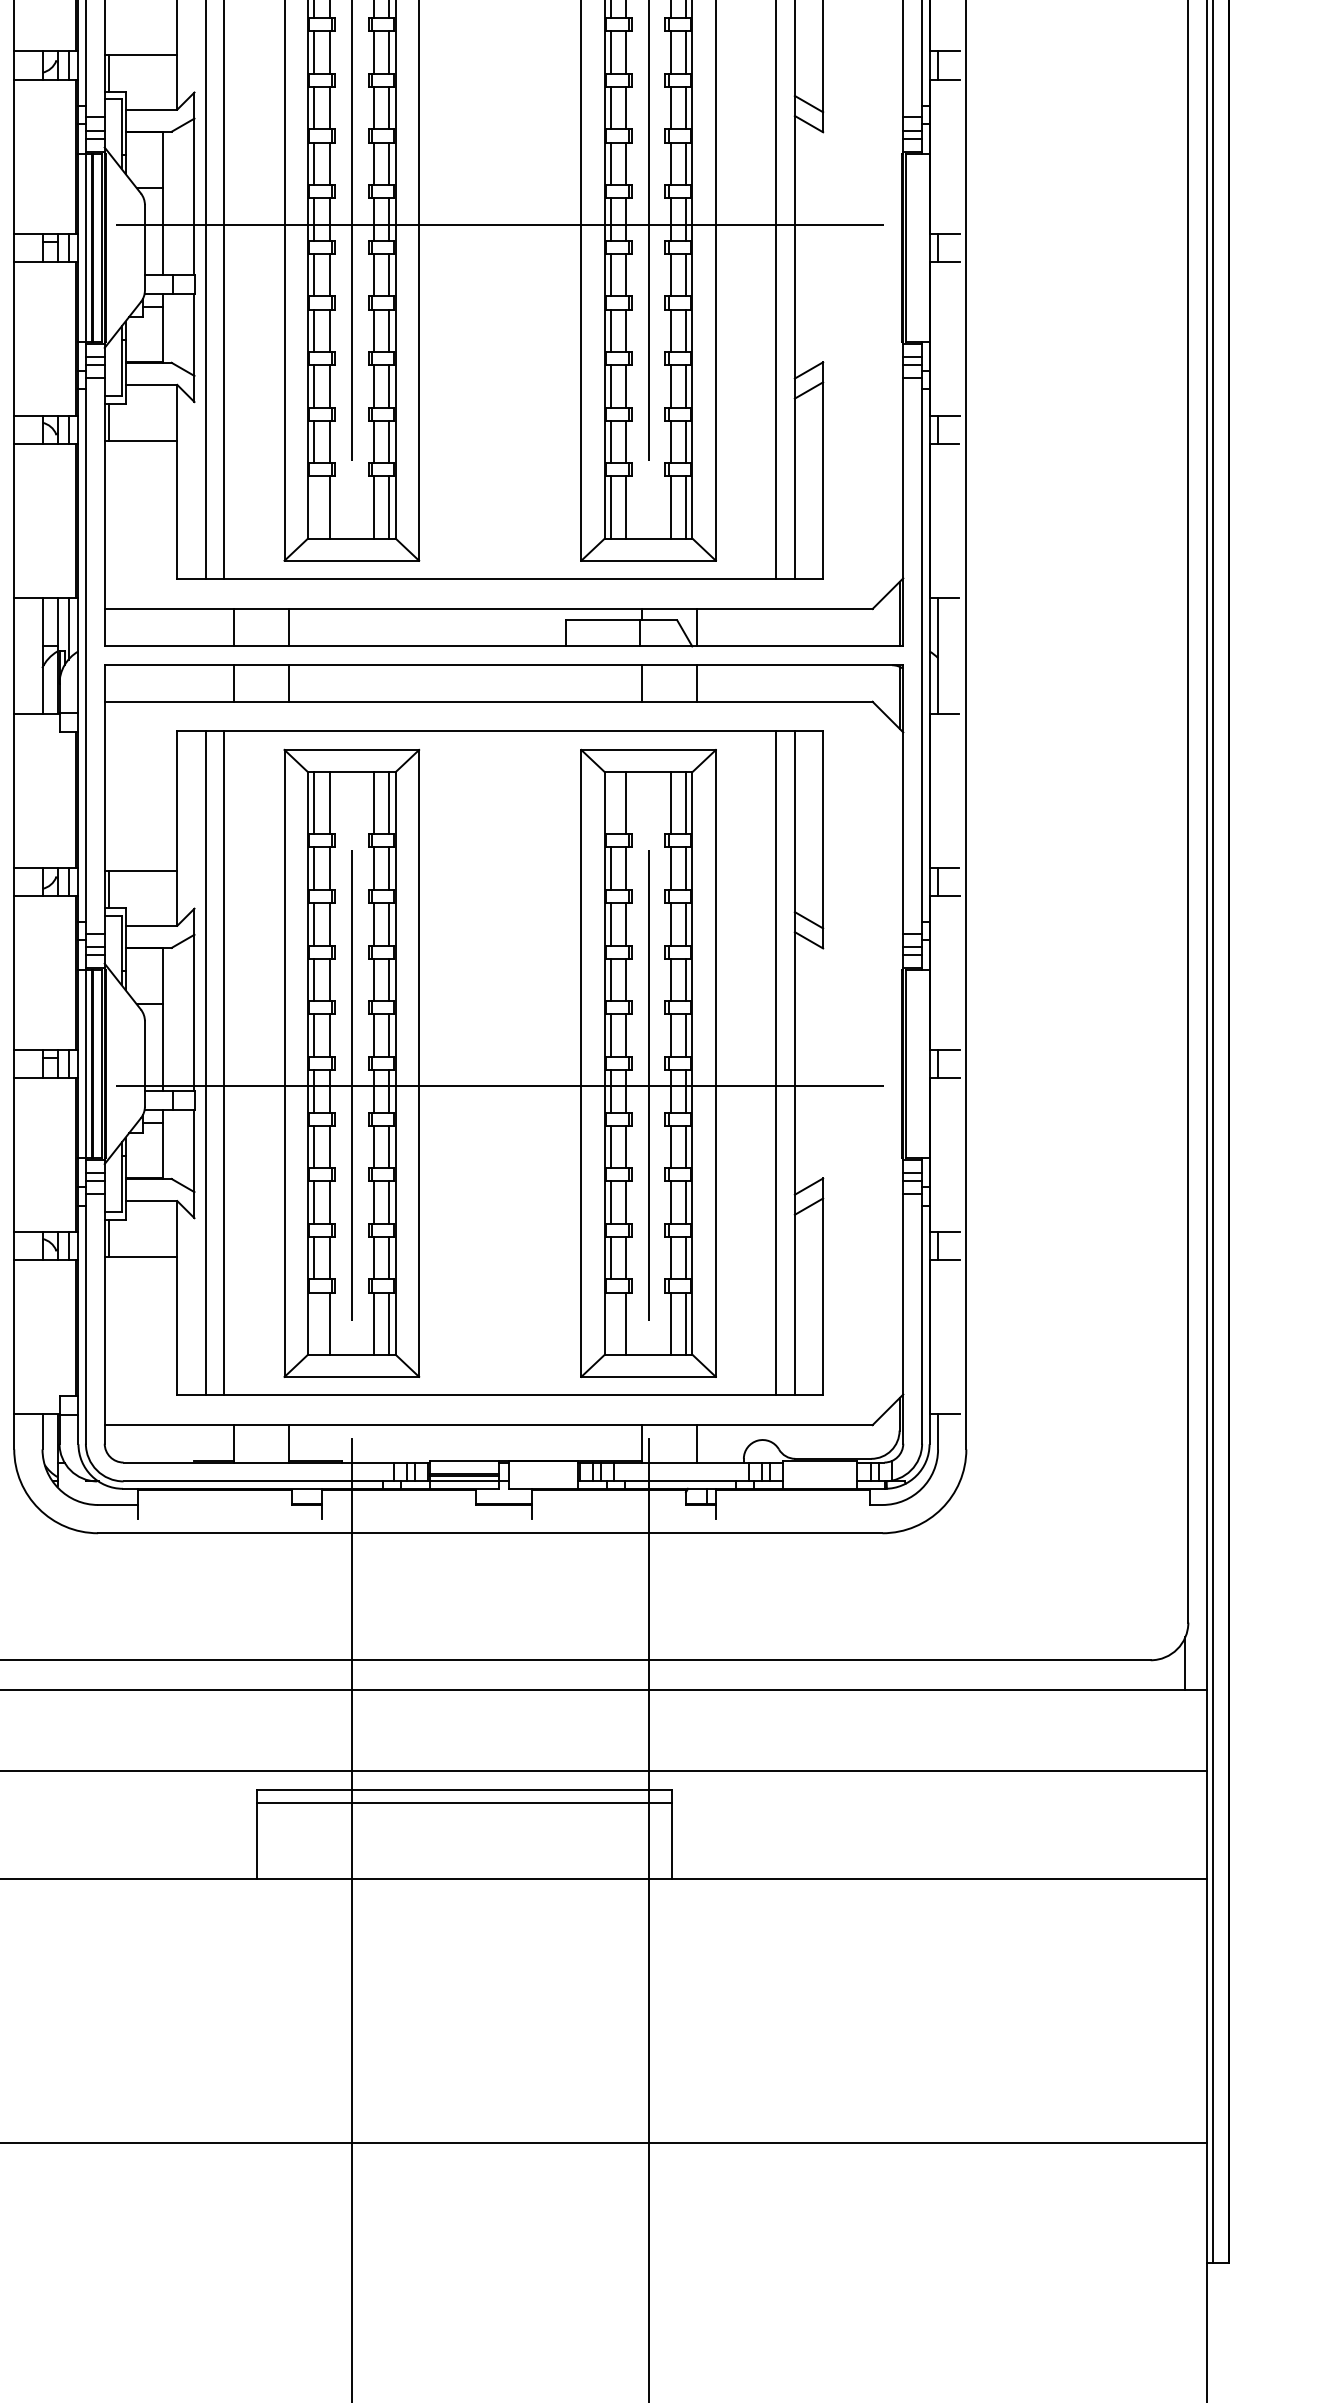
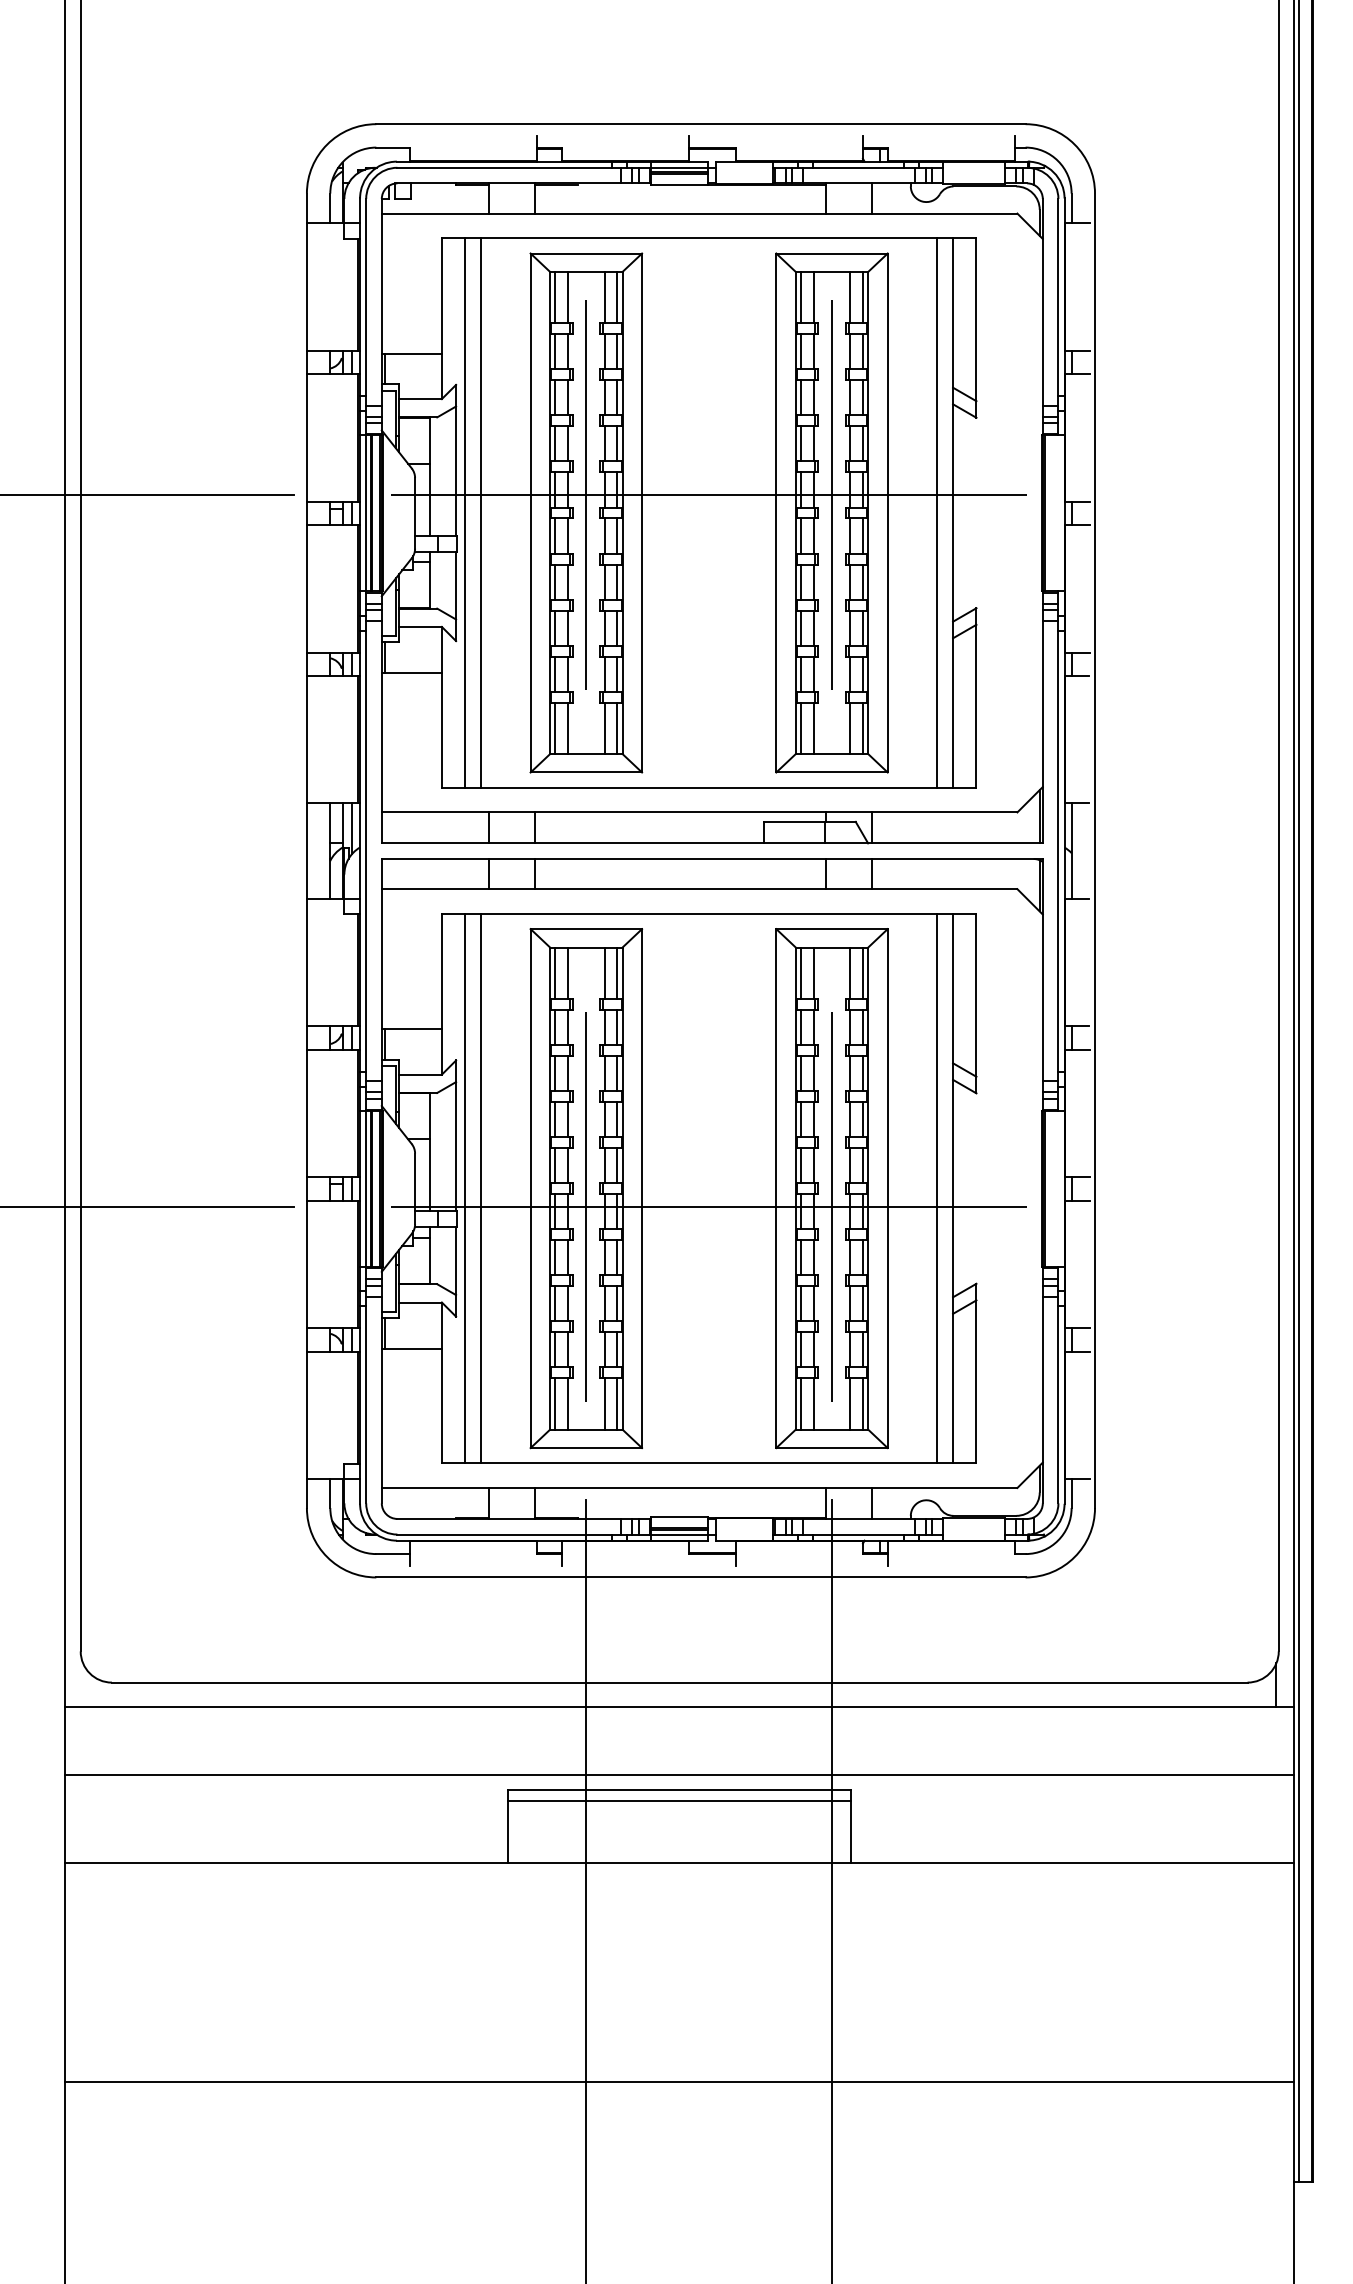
line: (314, 507) -> (555, 728), added
line: (611, 802) -> (801, 972), added
line: (314, 1323) -> (555, 1403), added
line: (611, 1323) -> (801, 1403), added

